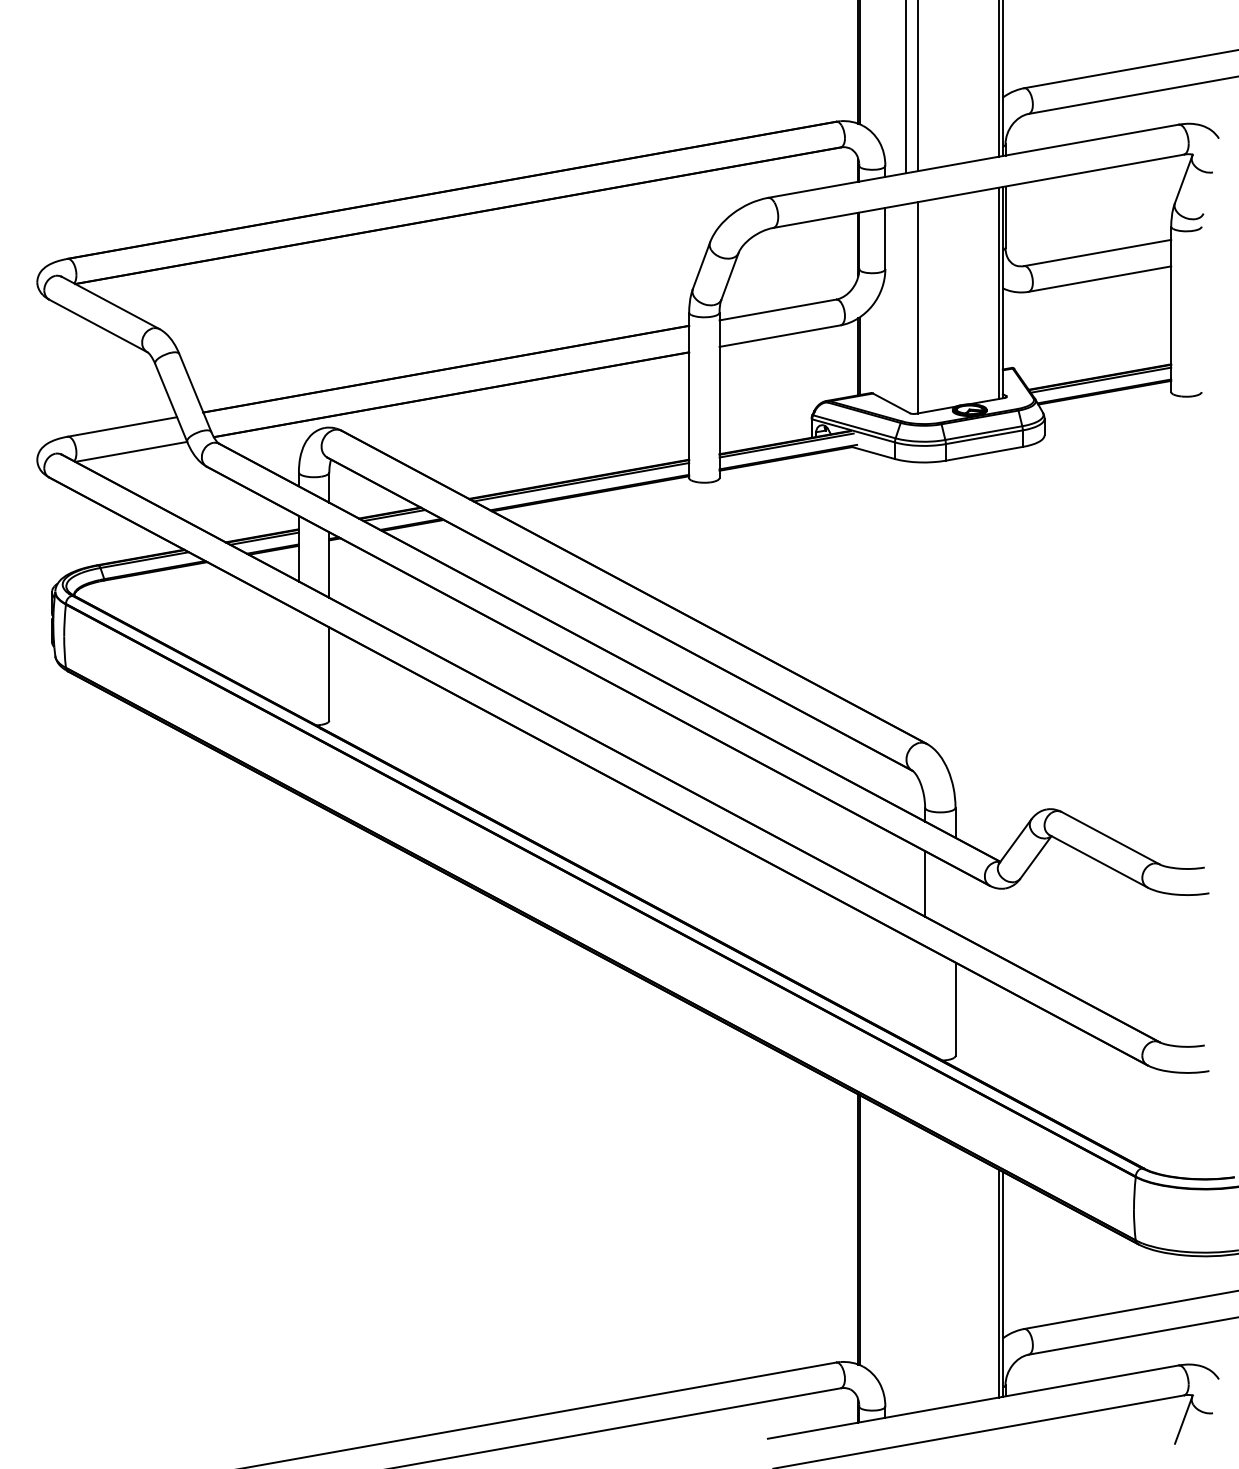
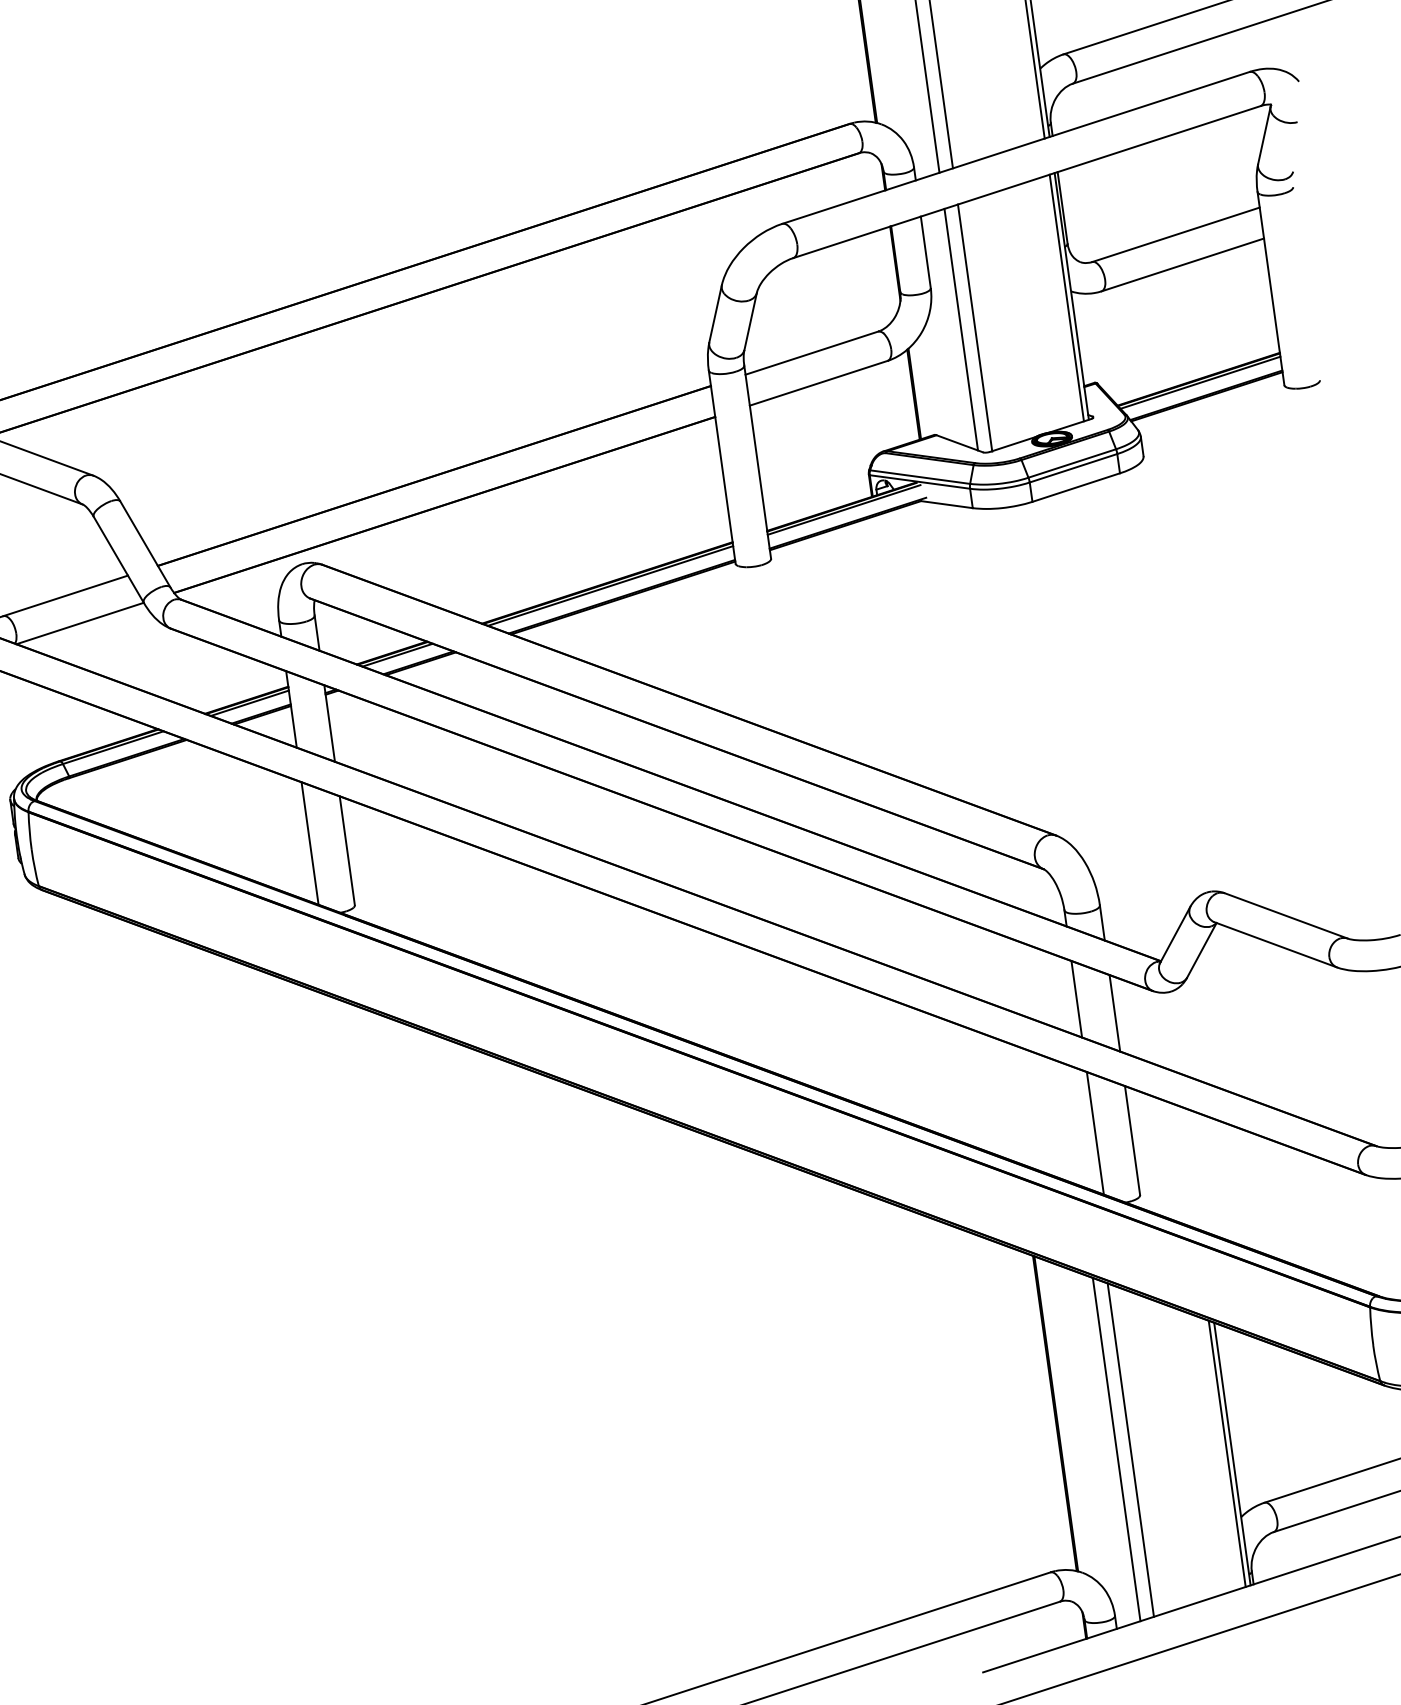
line: (906, 307) -> (961, 329), added
line: (298, 663) -> (309, 843), added
line: (955, 900) -> (1114, 1013), added
line: (925, 998) -> (1095, 1132), added
line: (906, 1266) -> (1116, 1448), added
line: (917, 1268) -> (1130, 1449), added

